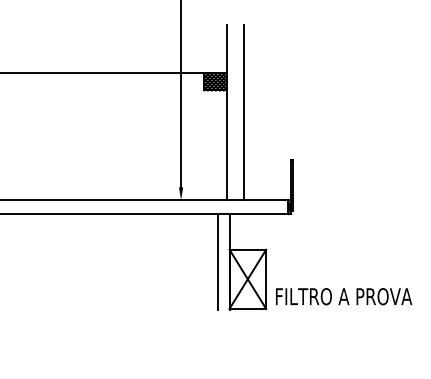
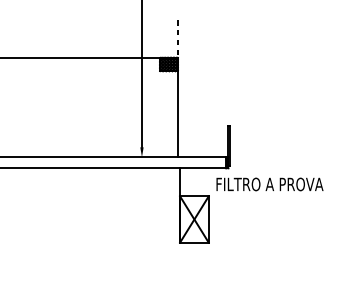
line: (226, 49) -> (177, 39), solid -> dashed
line: (243, 112) -> (190, 88), removed
line: (218, 261) -> (171, 205), removed
text: (344, 296) -> (270, 184), moved

